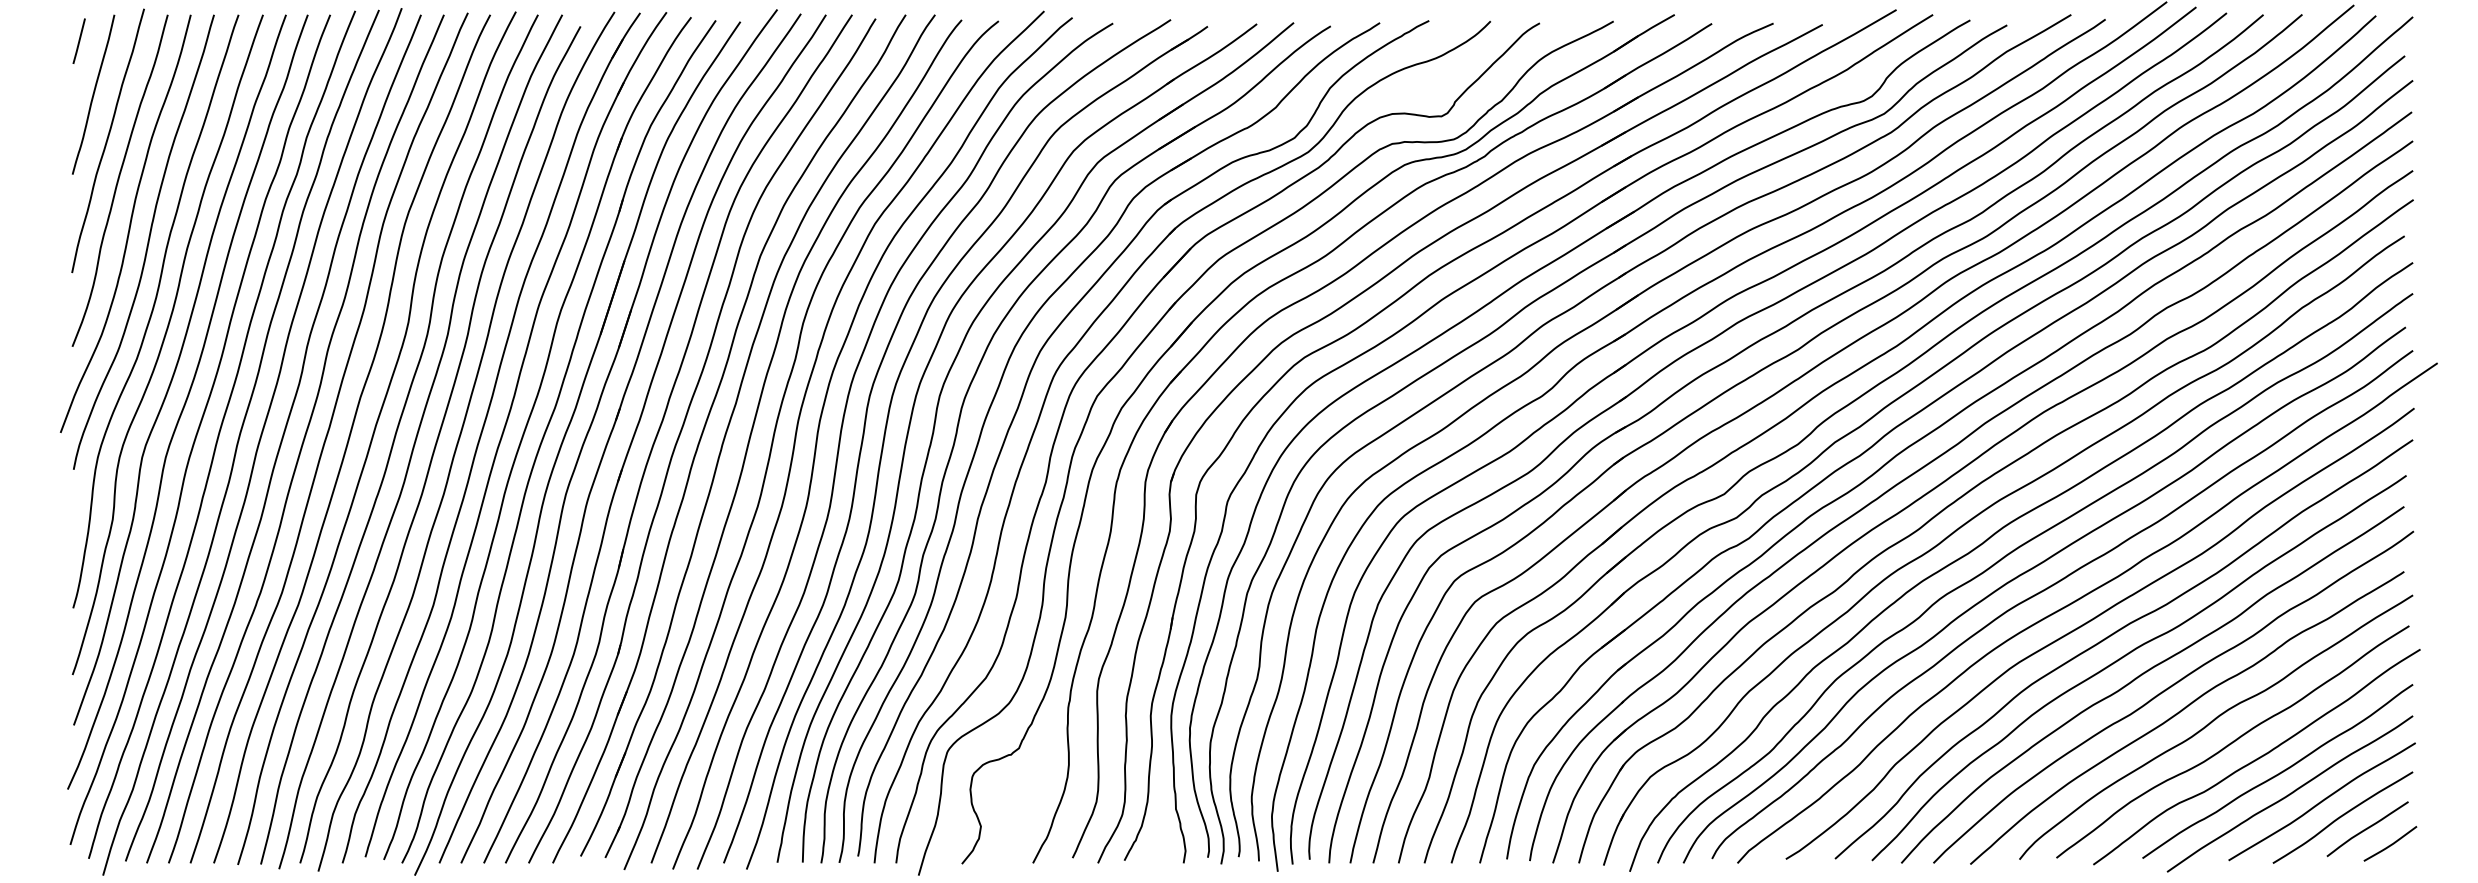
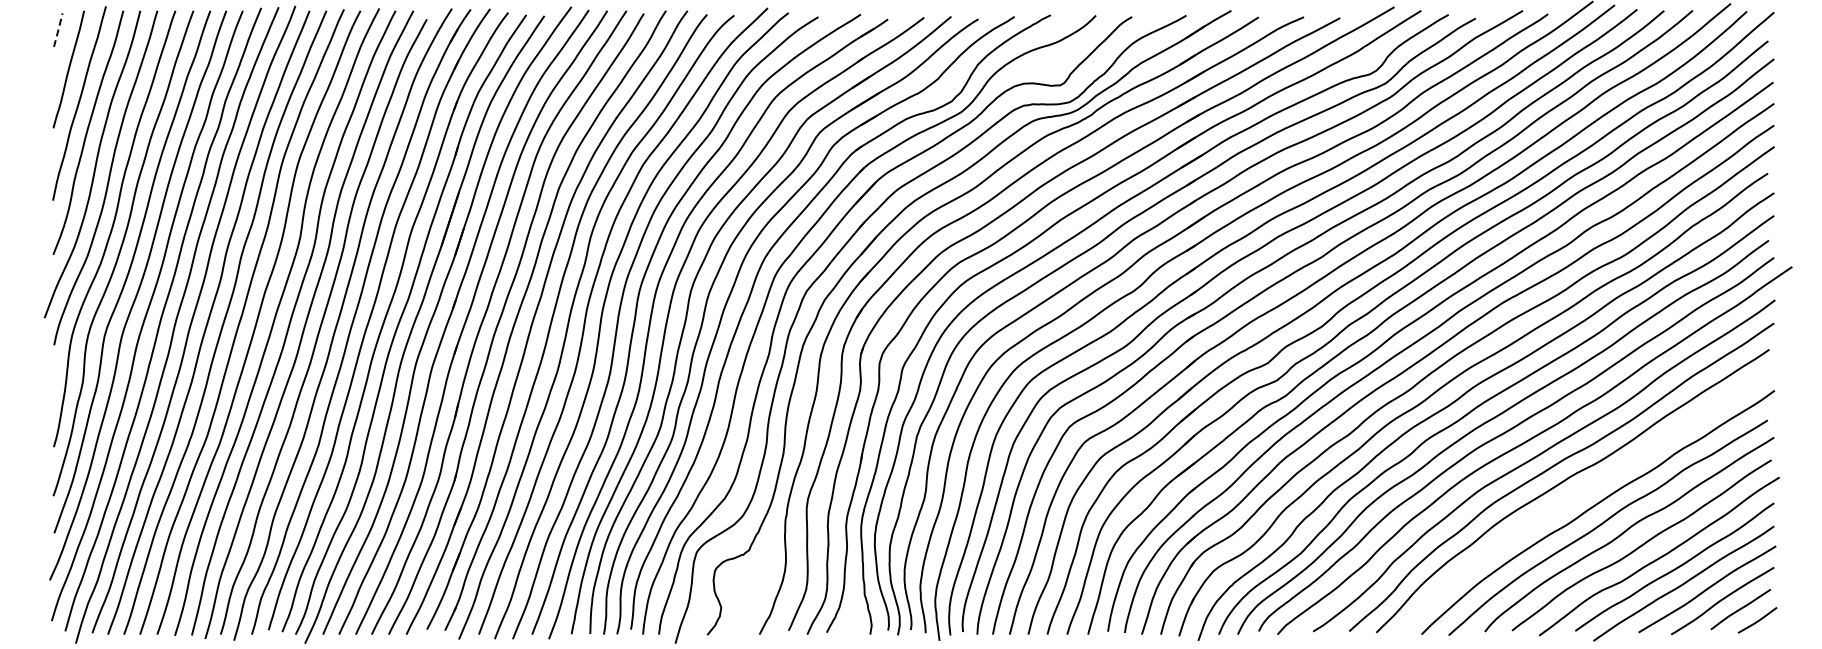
line: (79, 41) -> (58, 30), solid -> dashed
curve: (2145, 674) -> (1577, 495), removed

